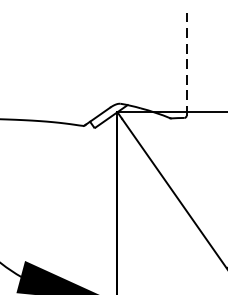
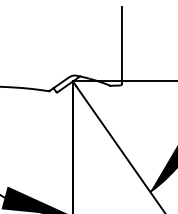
line: (186, 61) -> (121, 45), dashed -> solid

